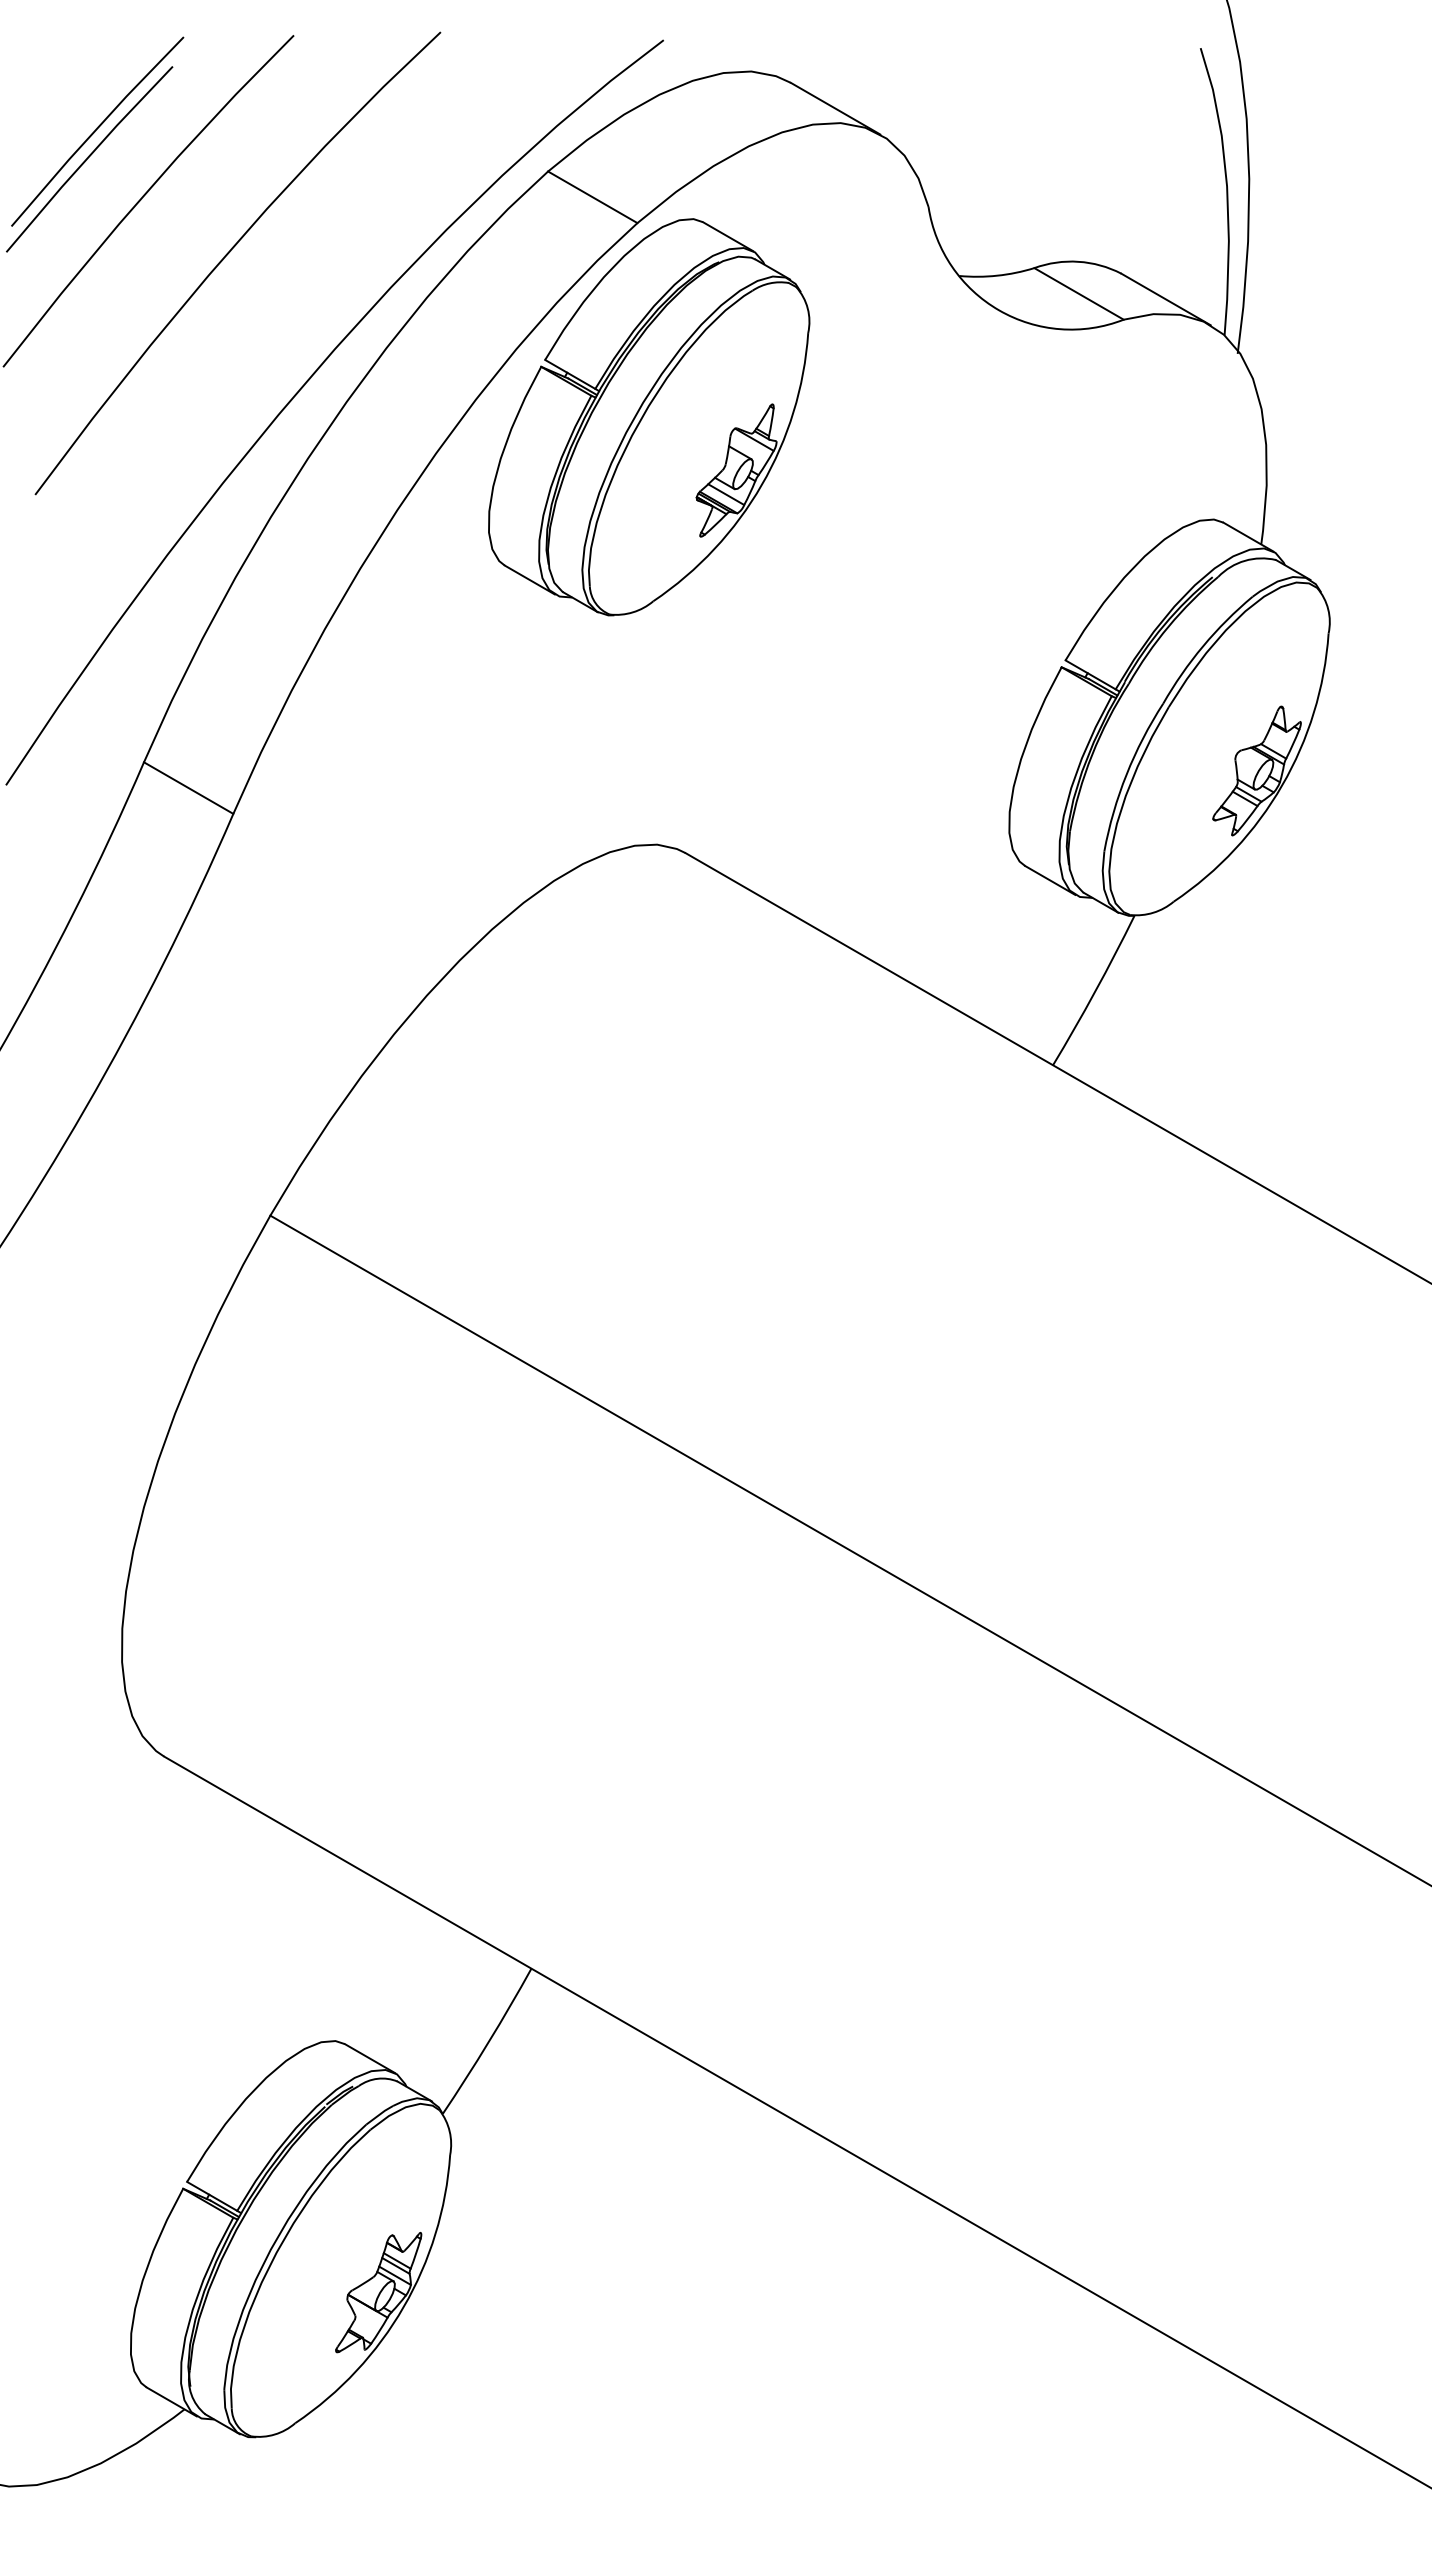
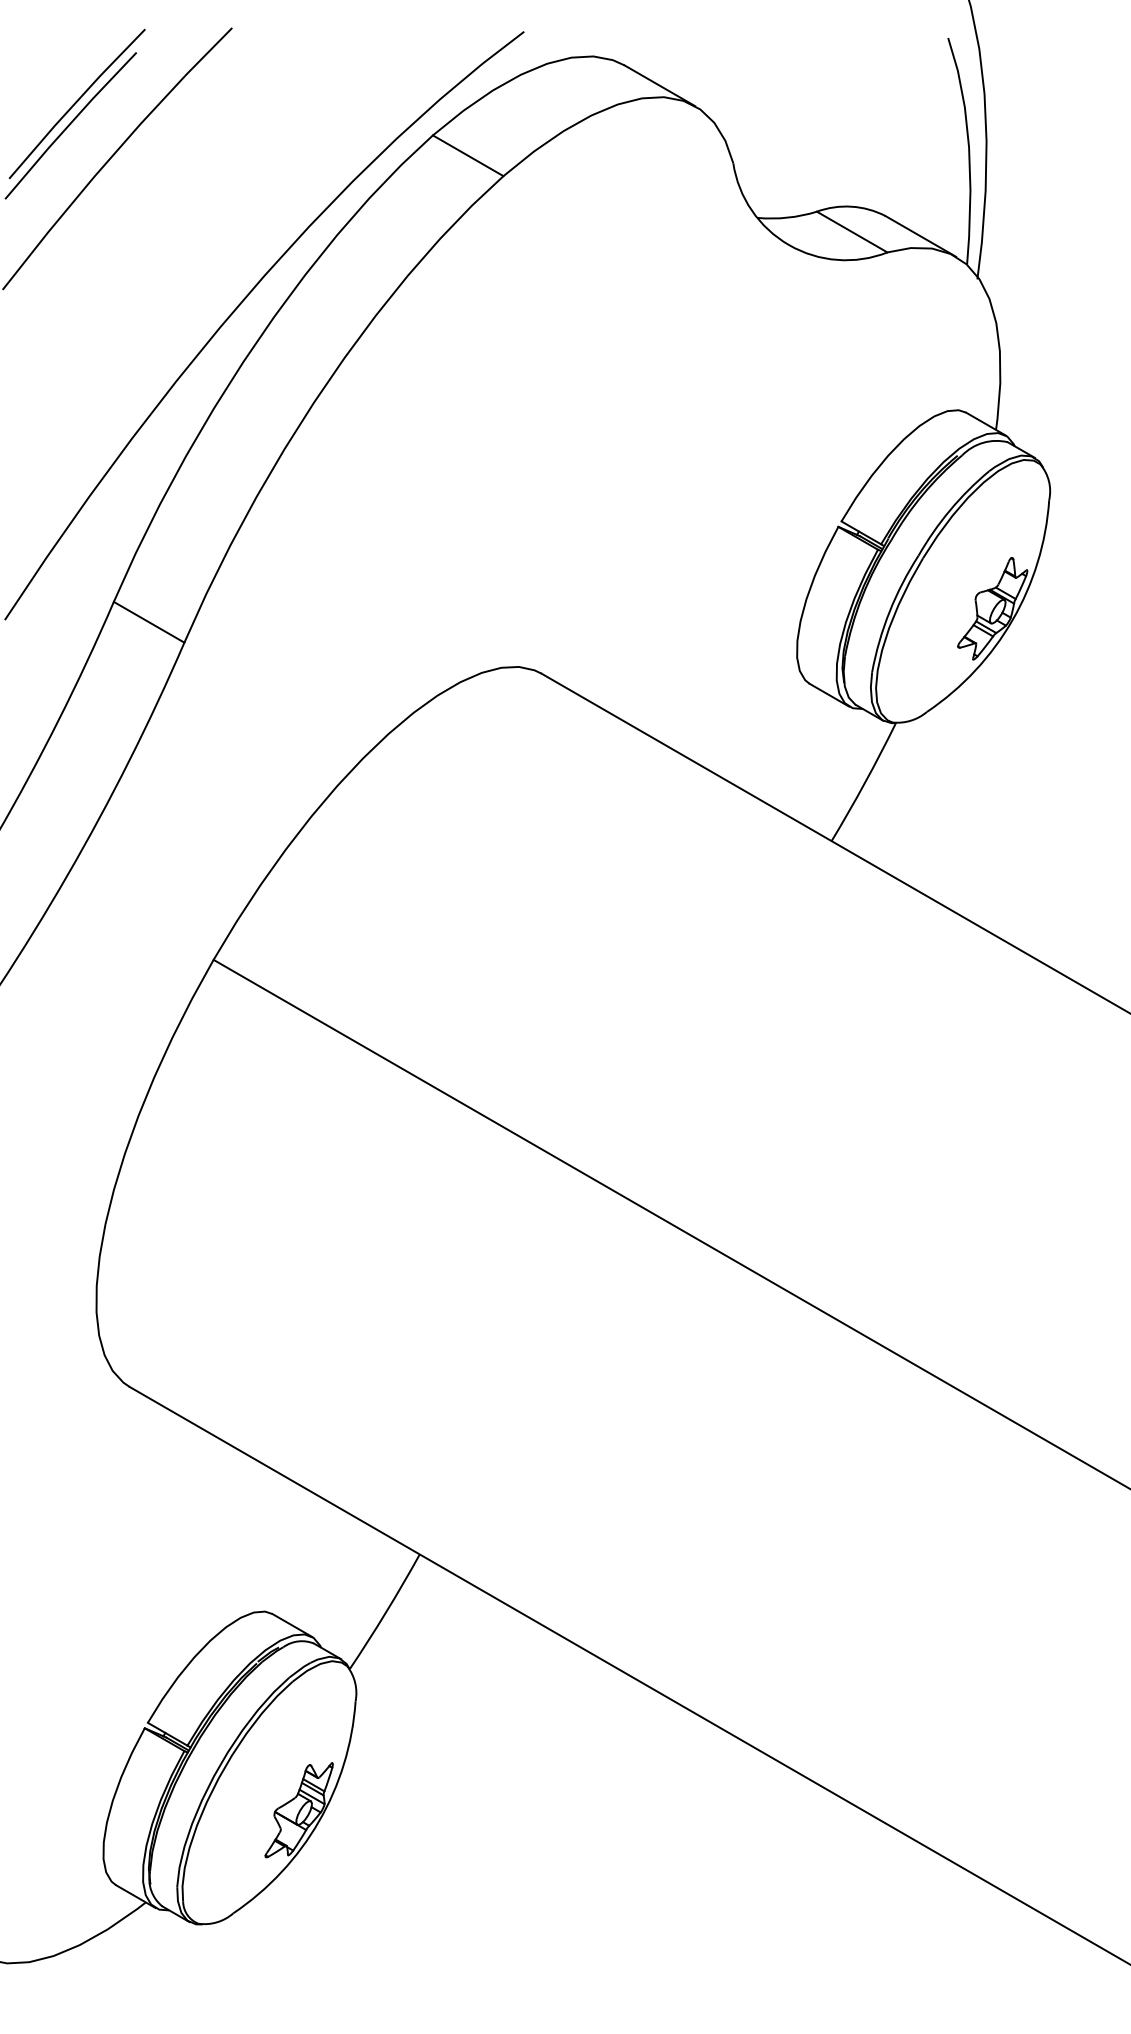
curve: (228, 254) -> (180, 200), removed
part: (649, 417) -> (512, 329), removed

